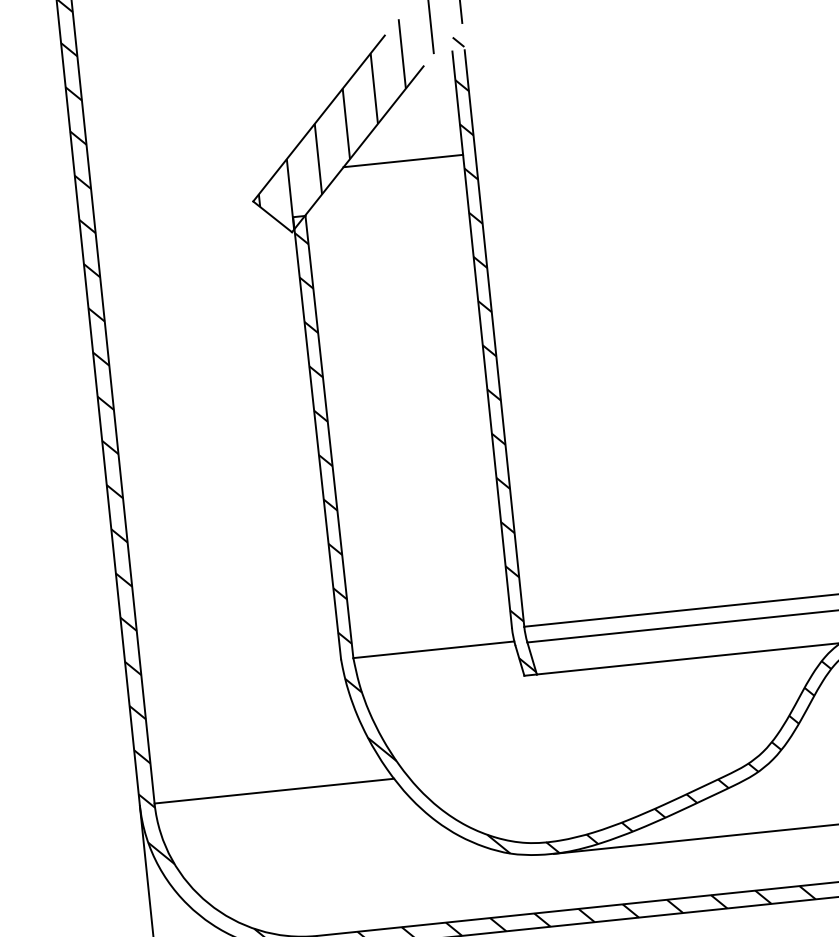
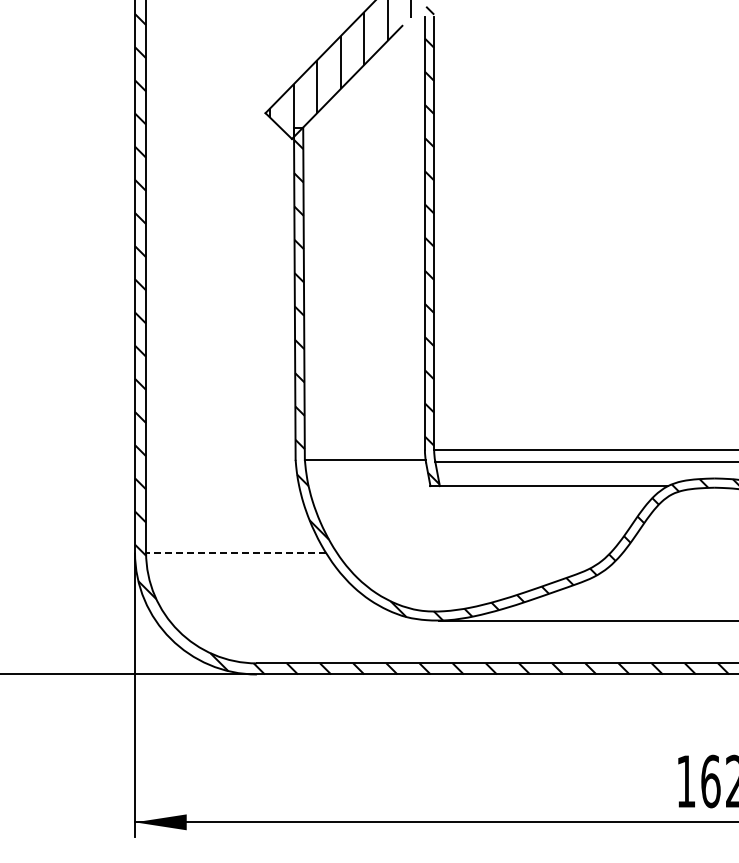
line: (402, 160) -> (379, 94), removed
line: (273, 791) -> (235, 552), solid -> dashed

